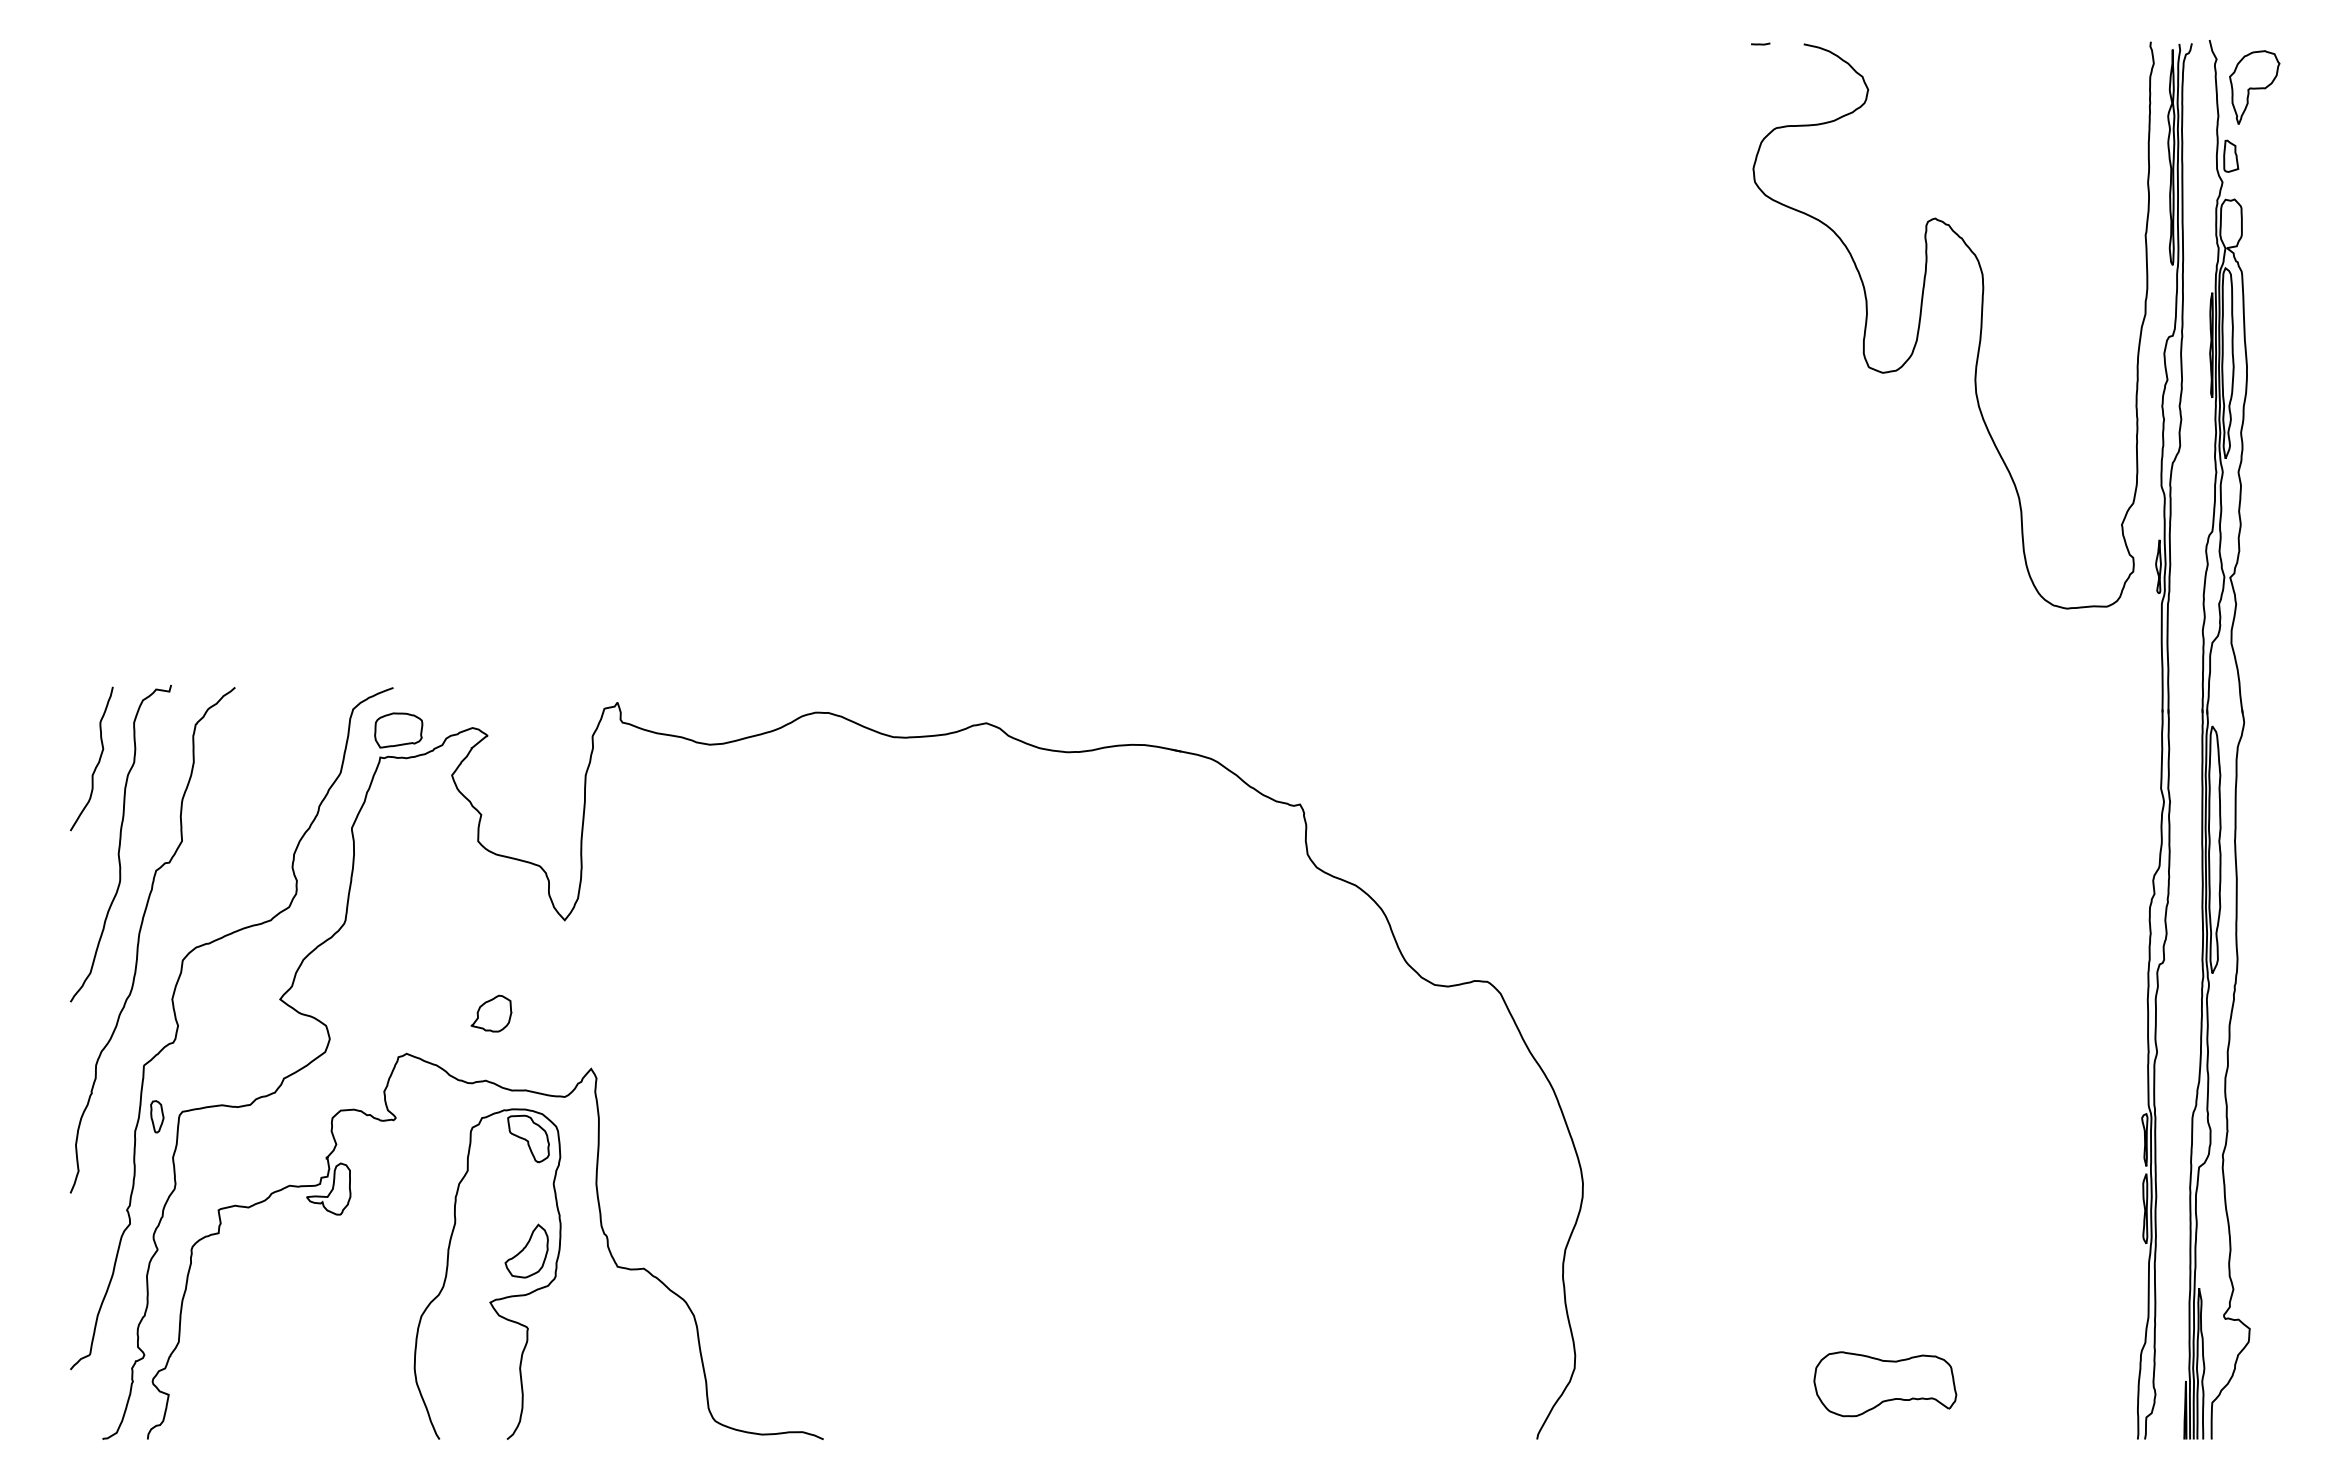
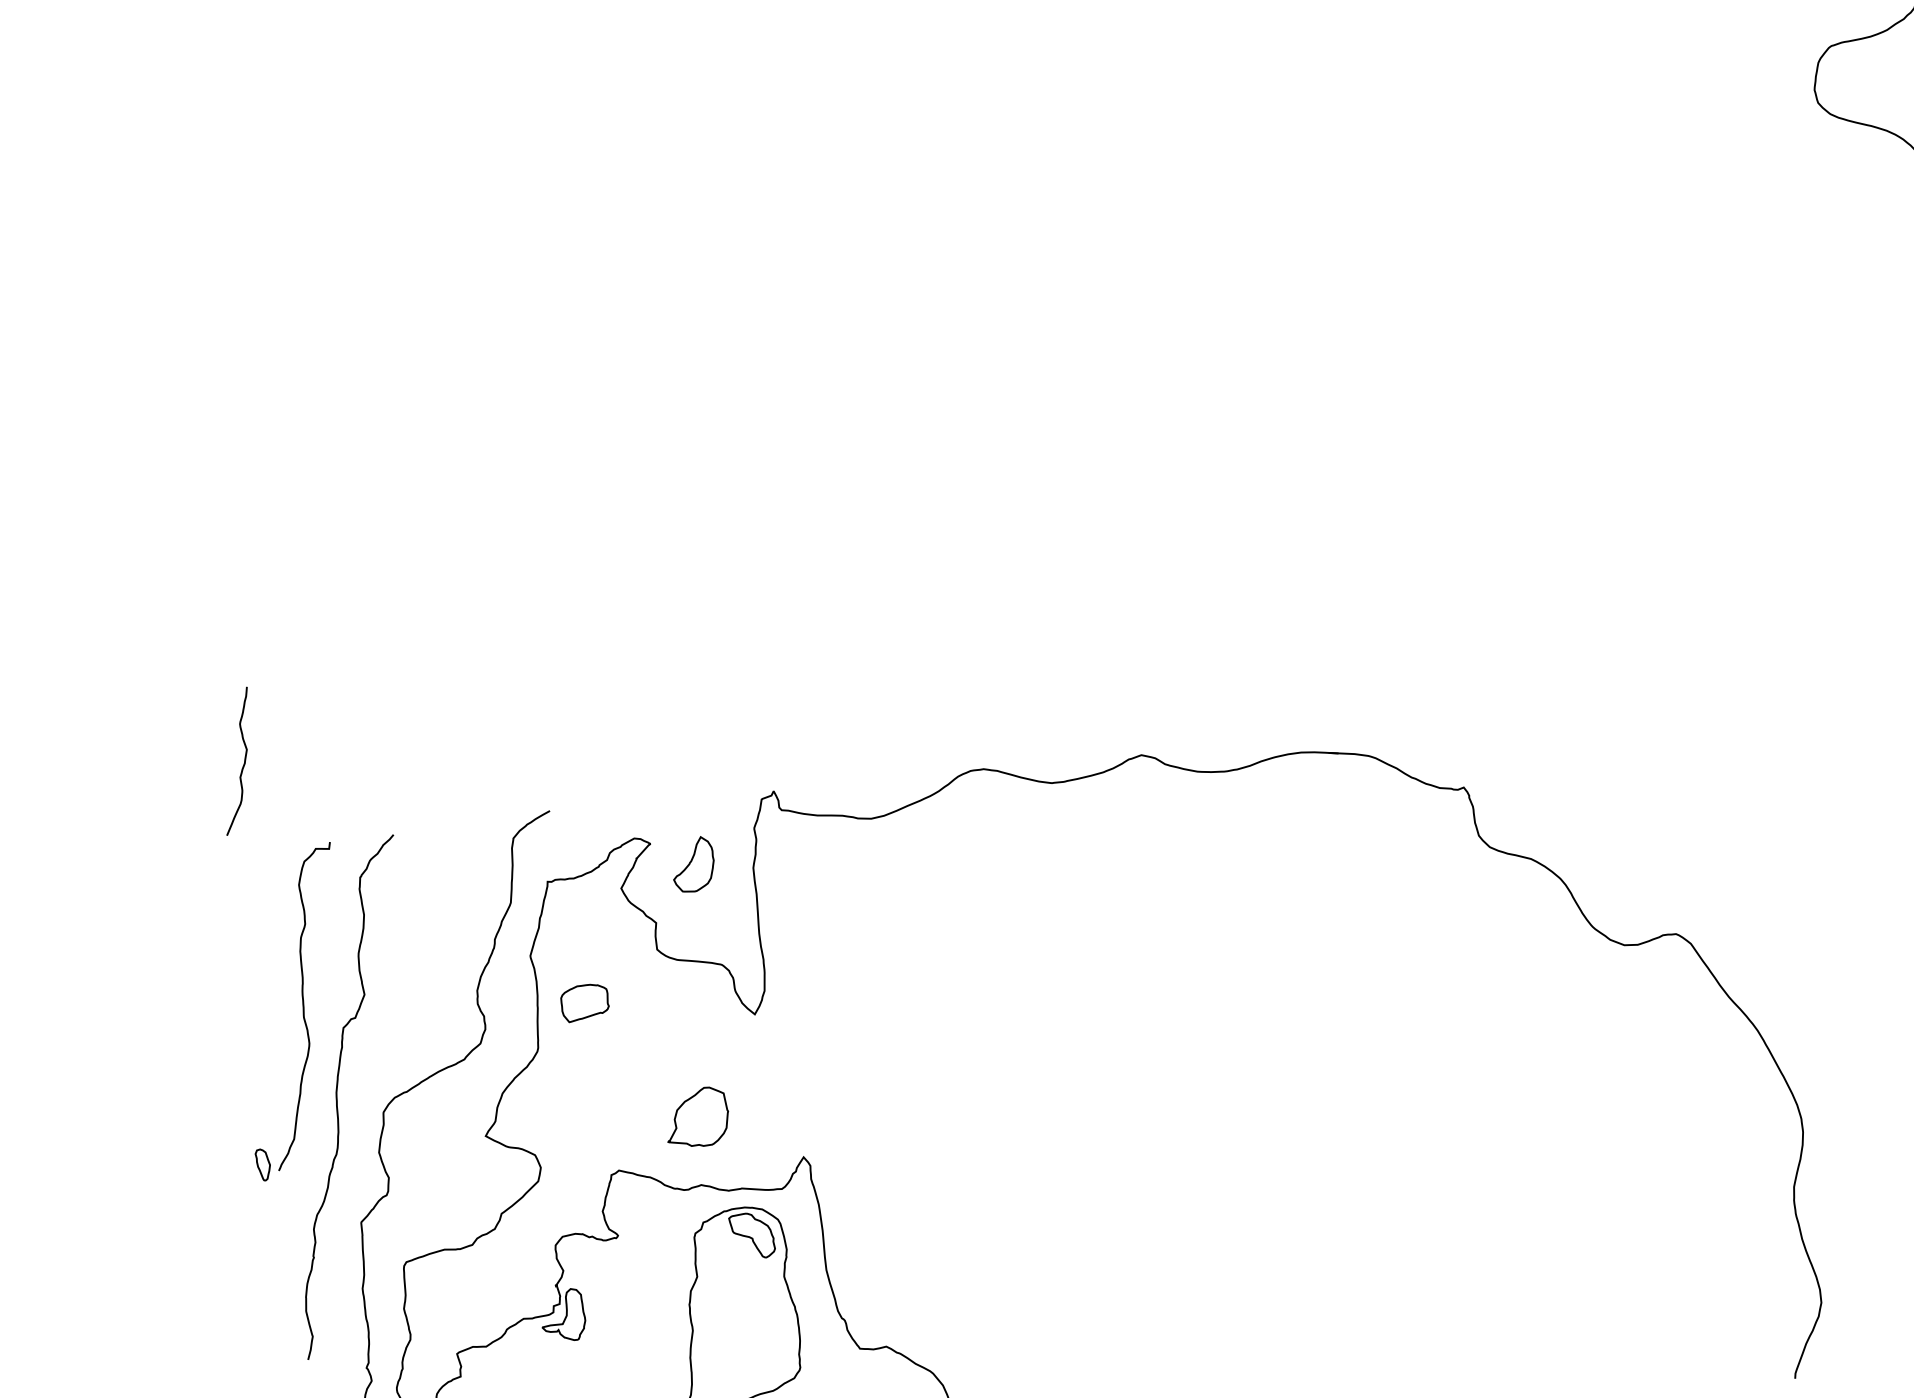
part: (398, 730) -> (584, 1002), moved
curve: (97, 762) -> (243, 763), moved
part: (491, 1013) -> (696, 1117), size x1.6
part: (157, 1116) -> (263, 1164), moved
part: (526, 1250) -> (692, 864), moved

